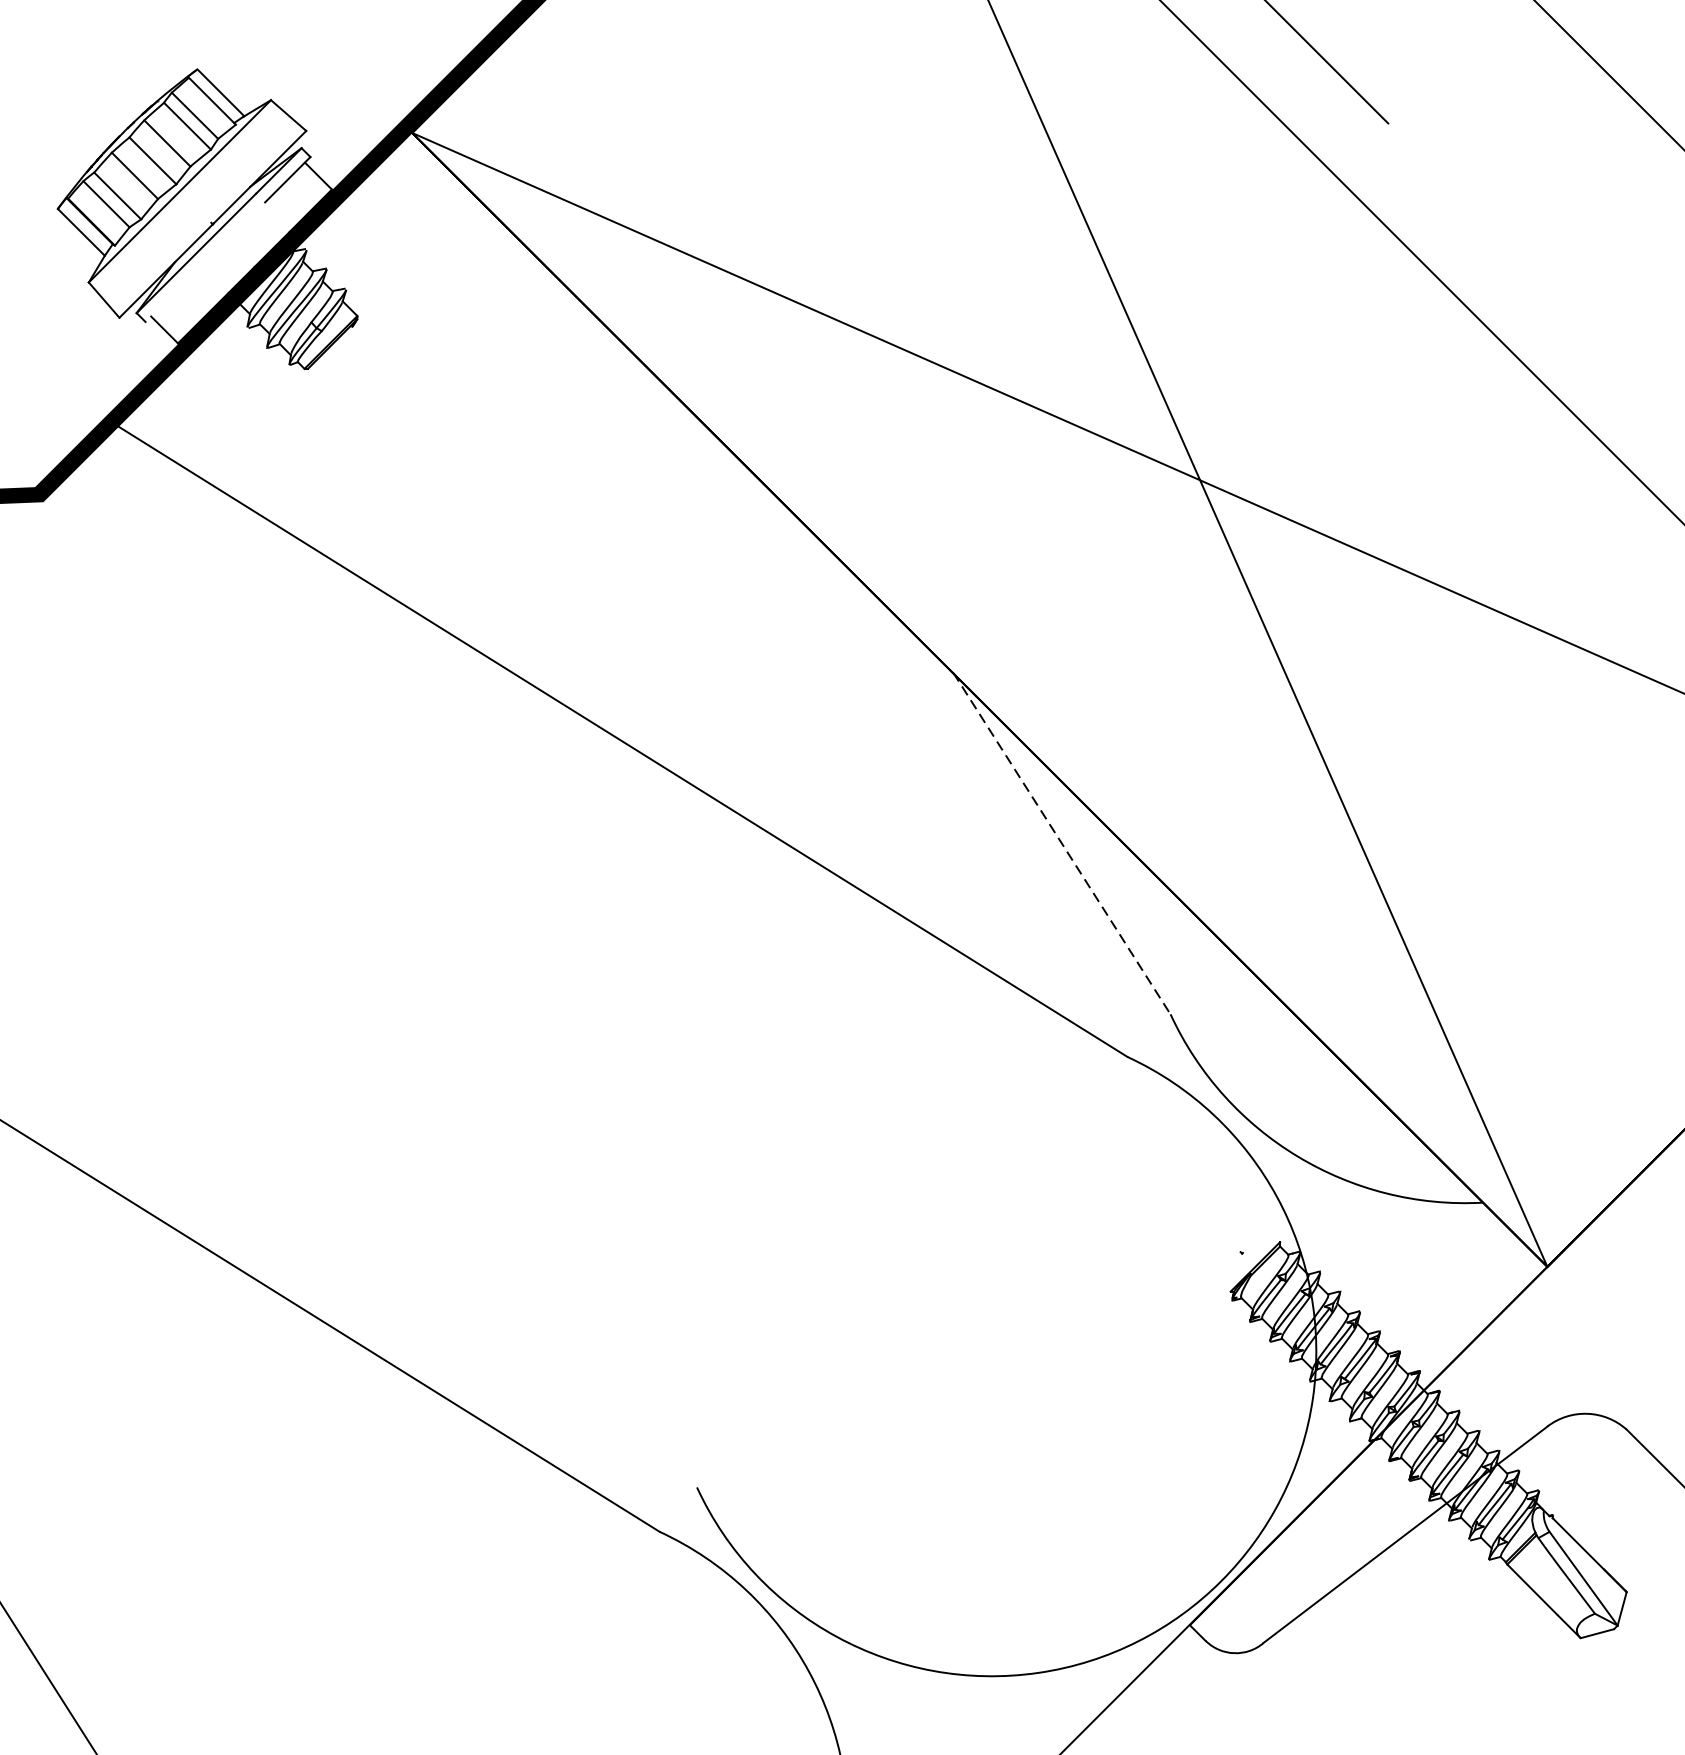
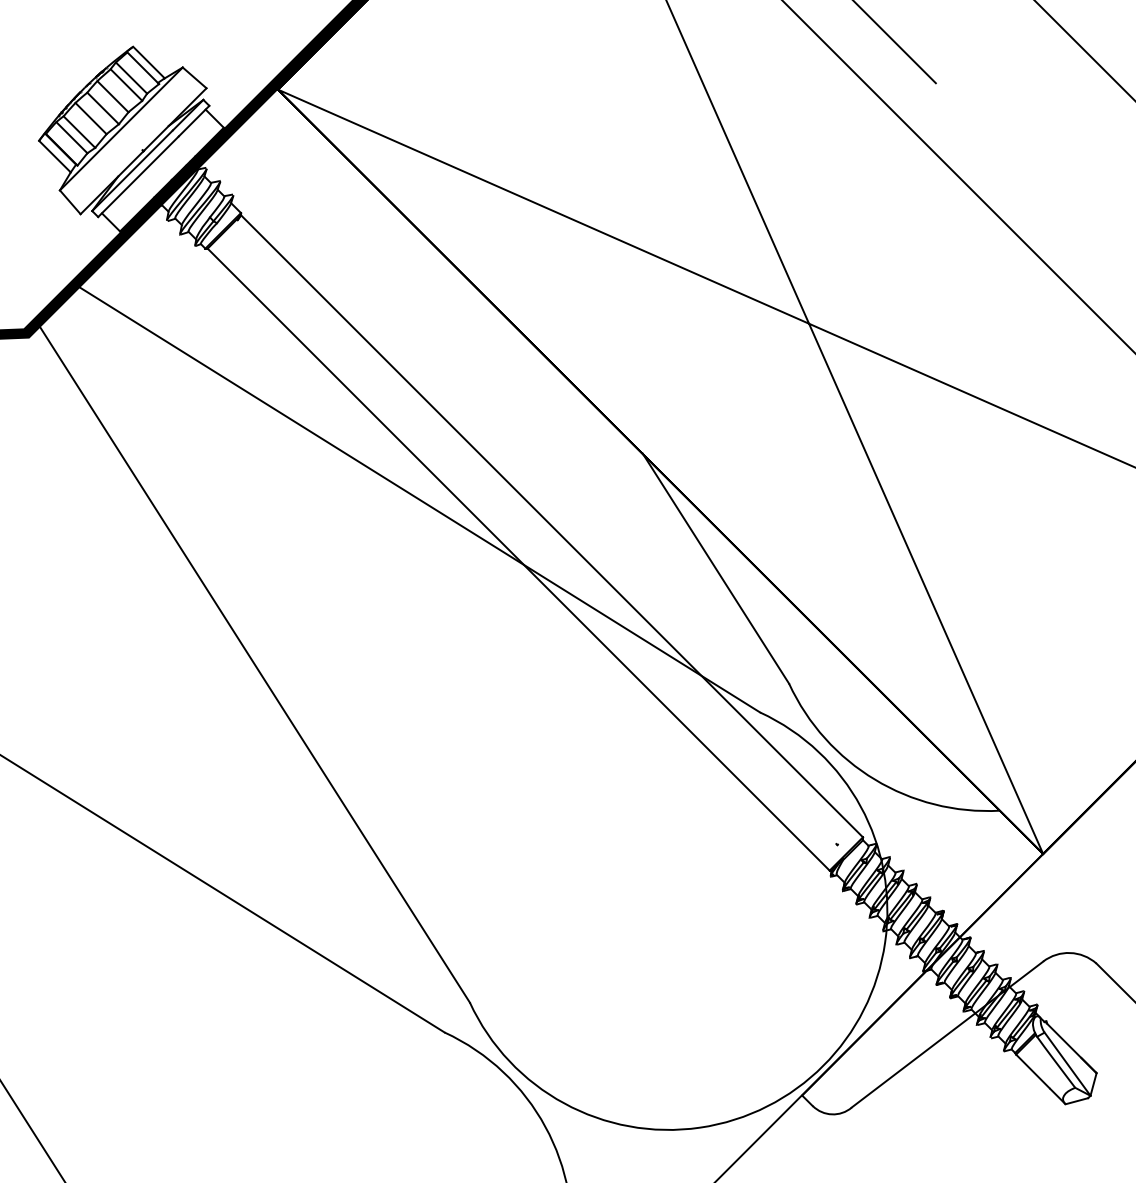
line: (205, 261) -> (138, 176), added
line: (818, 781) -> (551, 526), added
line: (769, 830) -> (518, 559), added
line: (1062, 844) -> (716, 569), dashed -> solid
line: (377, 985) -> (254, 664), added

